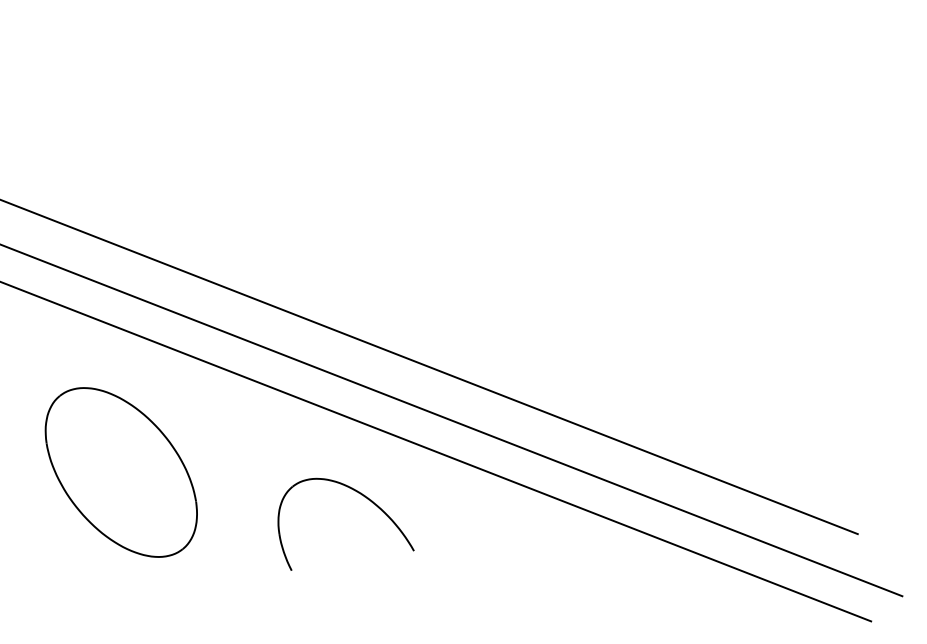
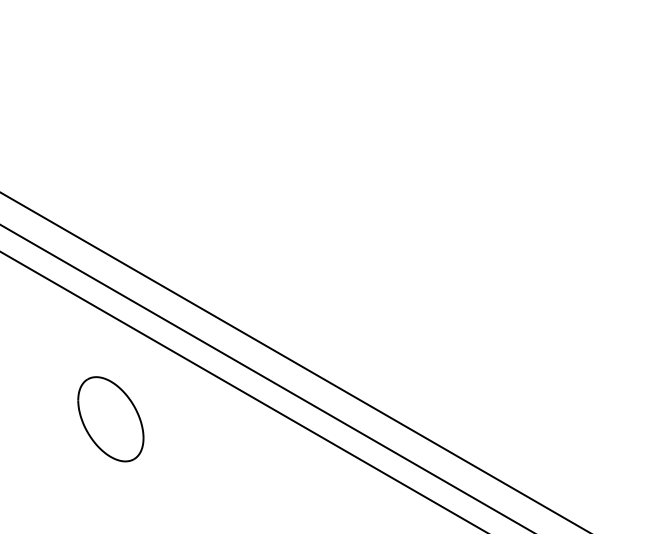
part: (120, 473) -> (110, 419), size x0.7
part: (355, 492) -> (264, 456), removed

